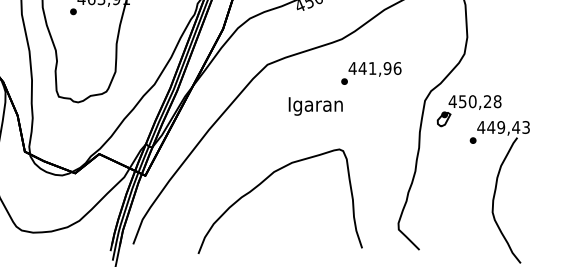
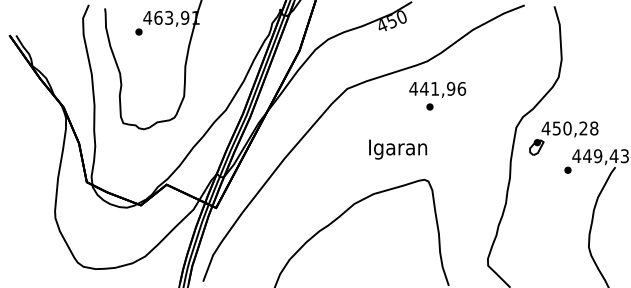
text: (374, 69) -> (437, 89), moved
text: (316, 106) -> (398, 149), moved

